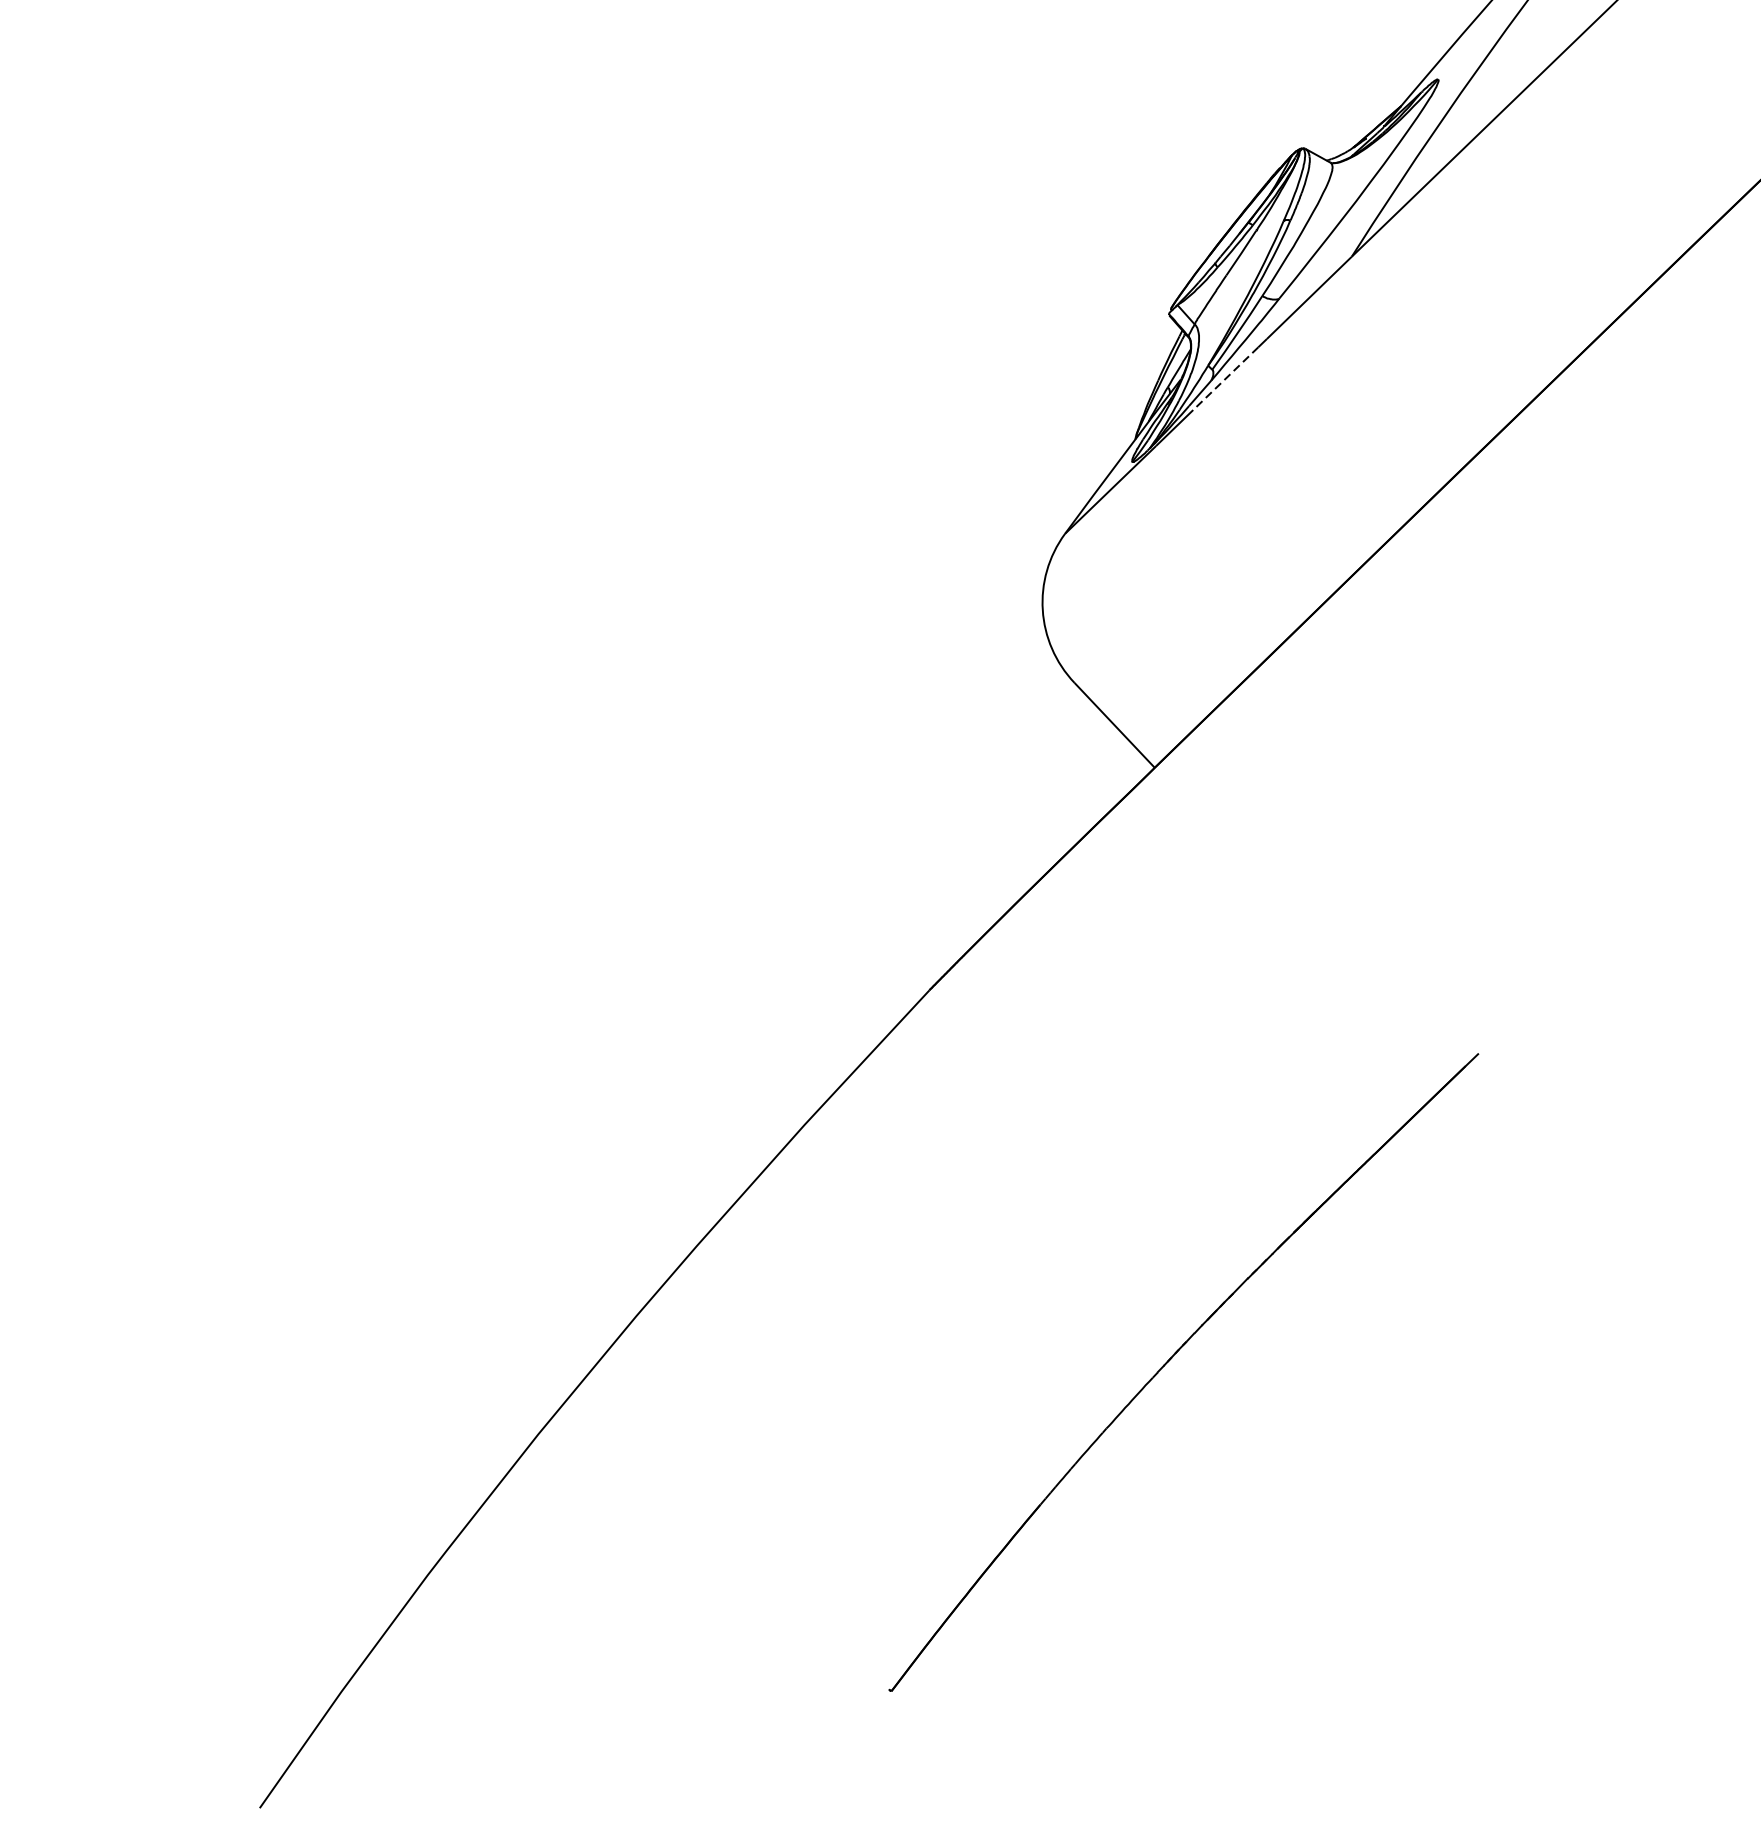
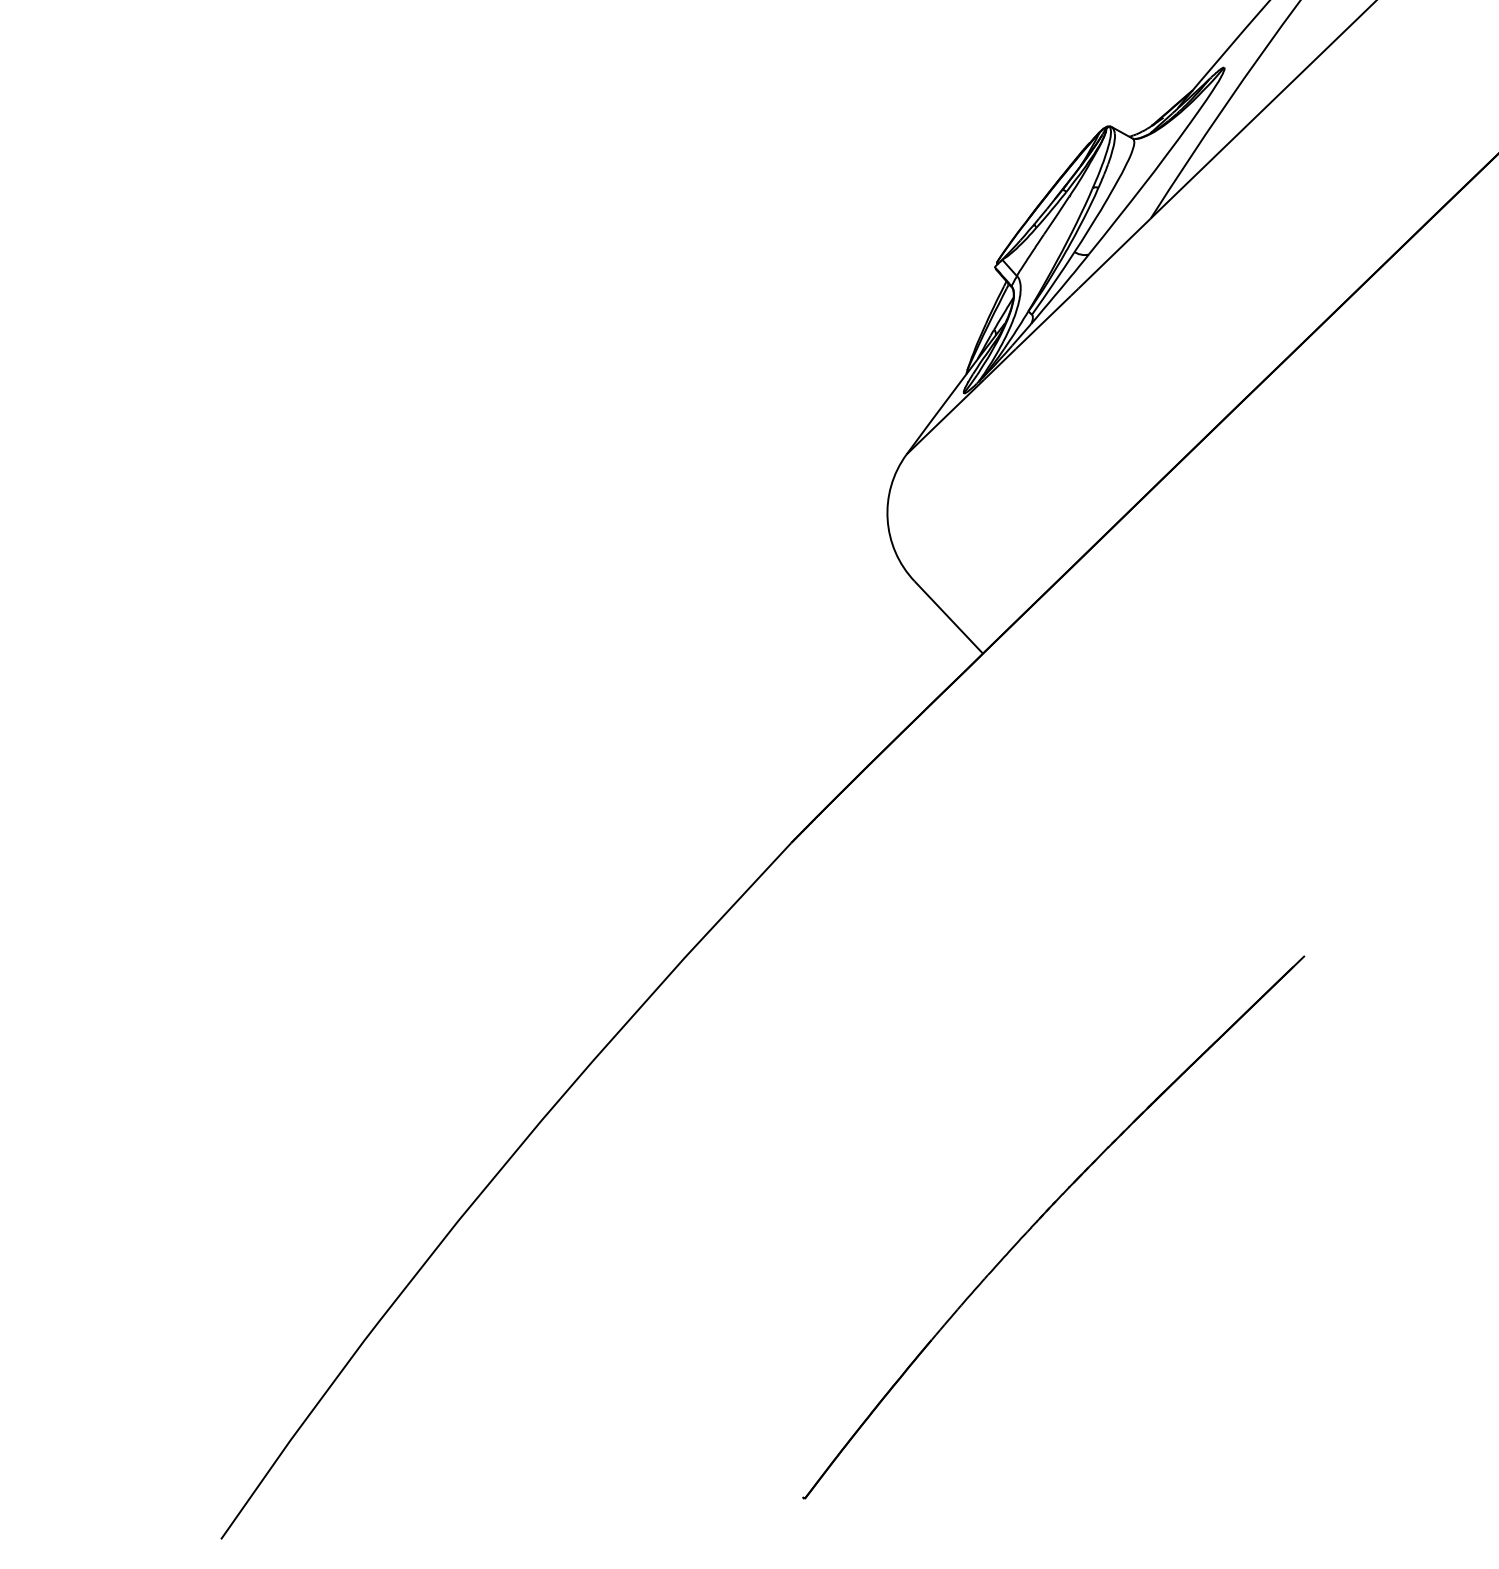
line: (1225, 378) -> (1043, 322), dashed -> solid
part: (1171, 1359) -> (1043, 1216), moved

